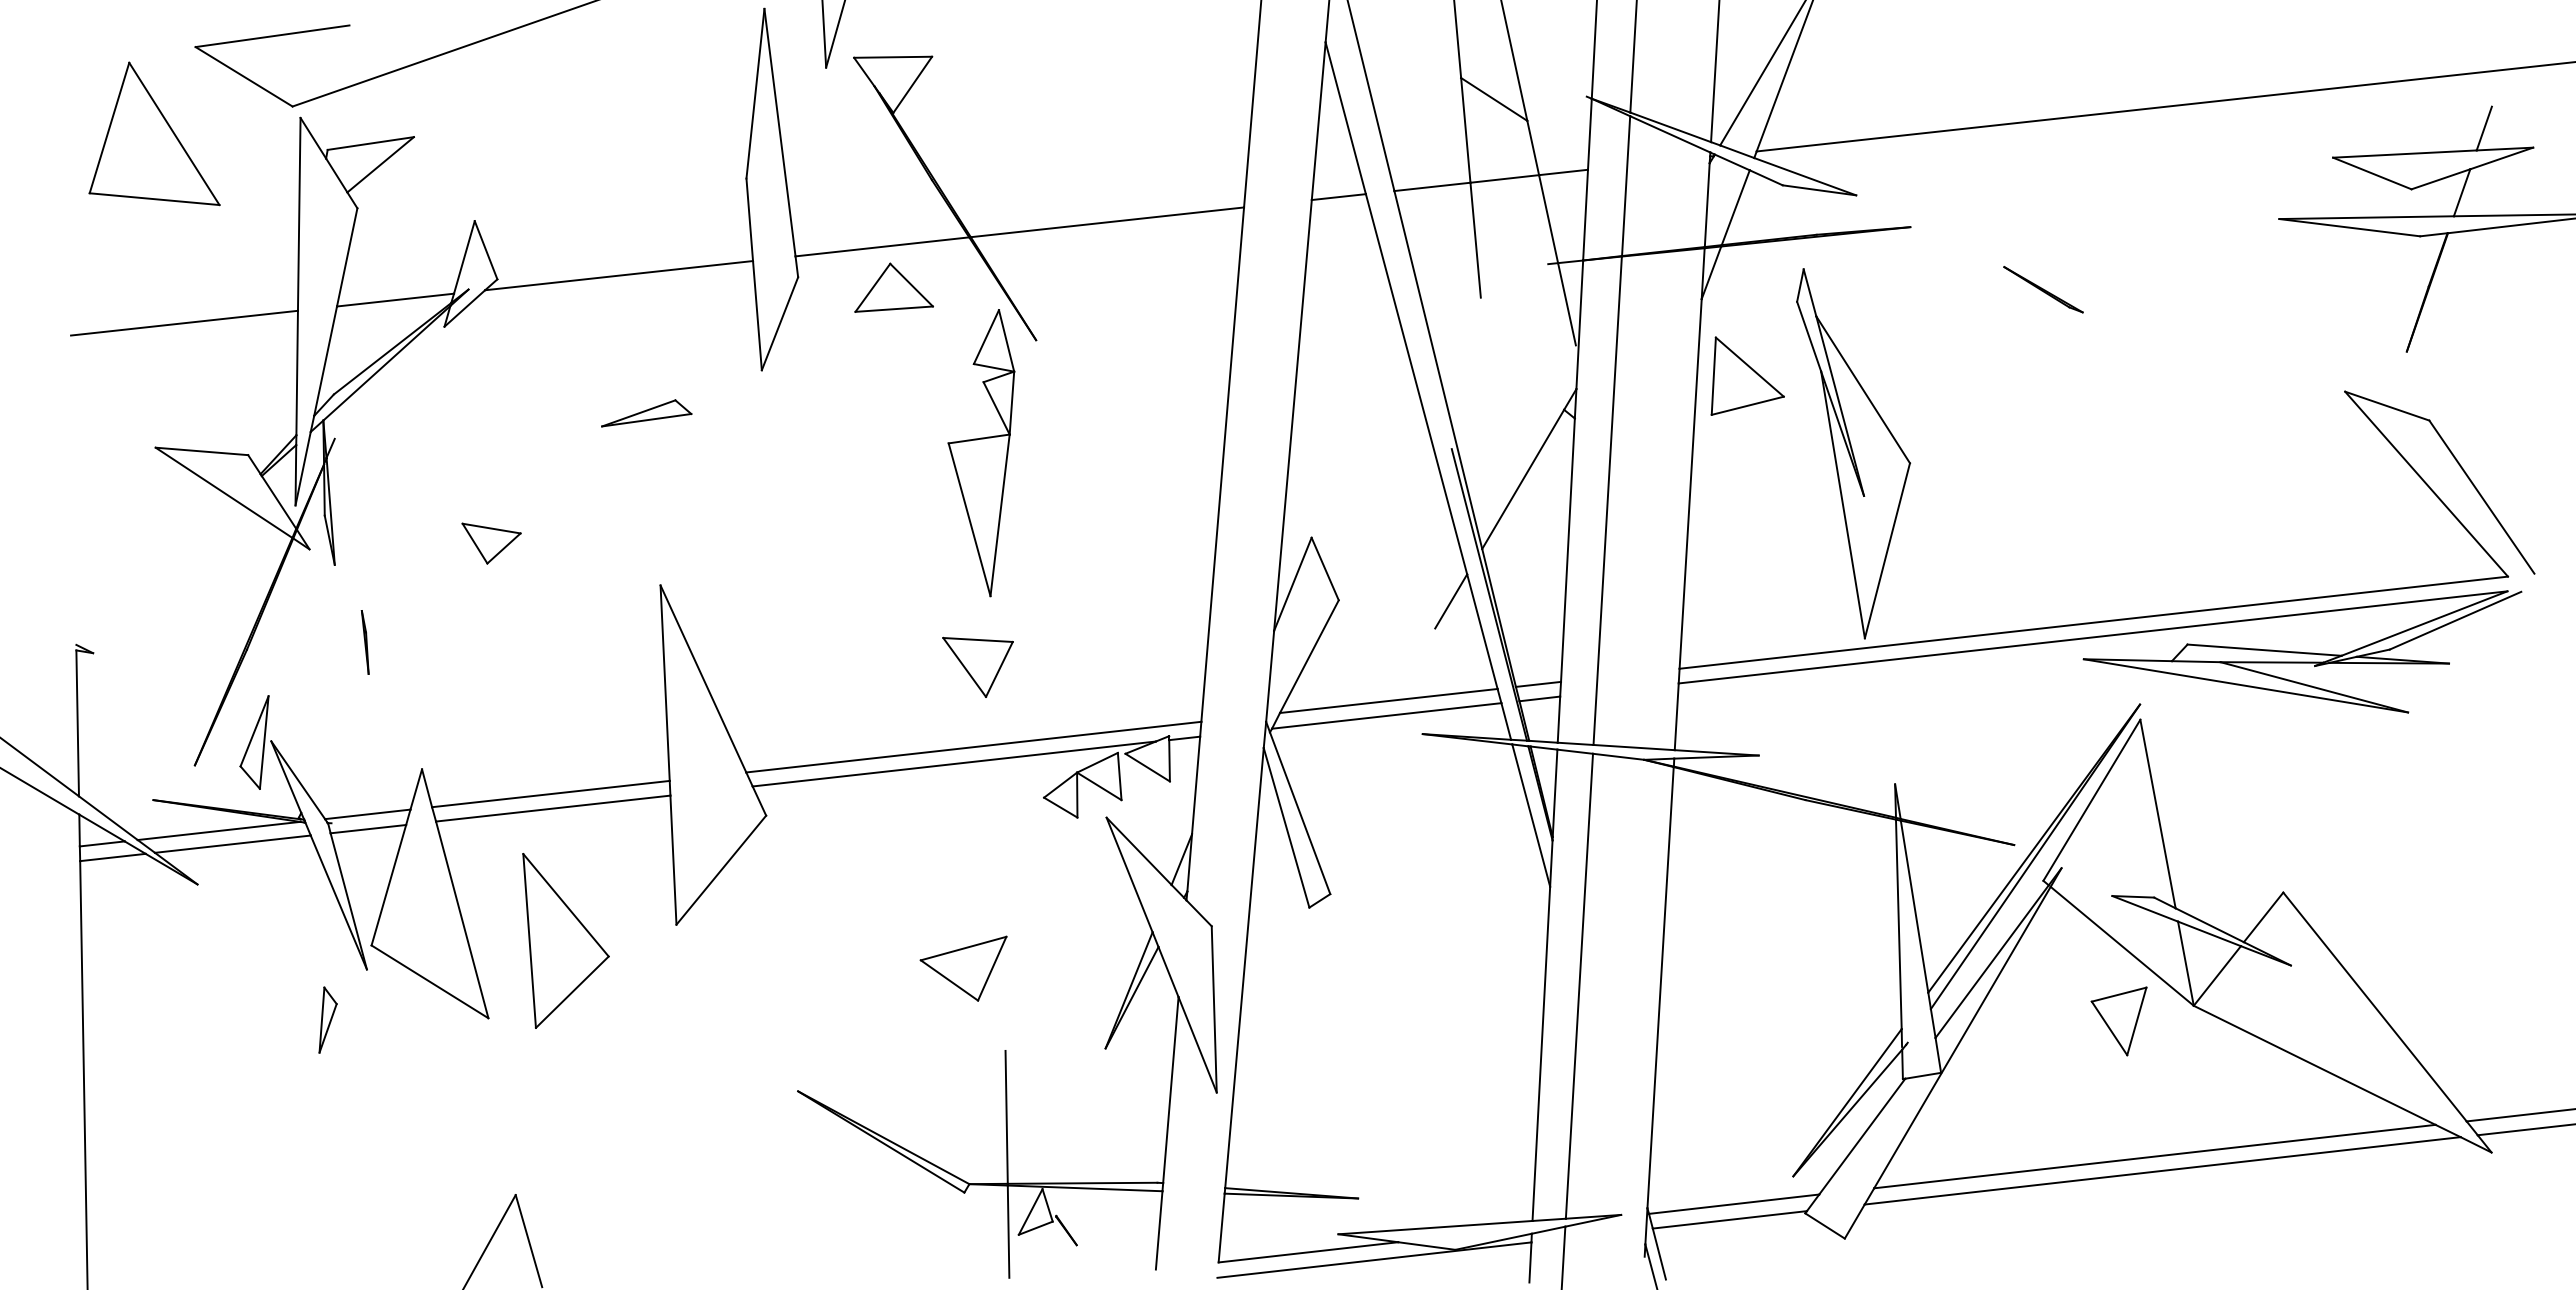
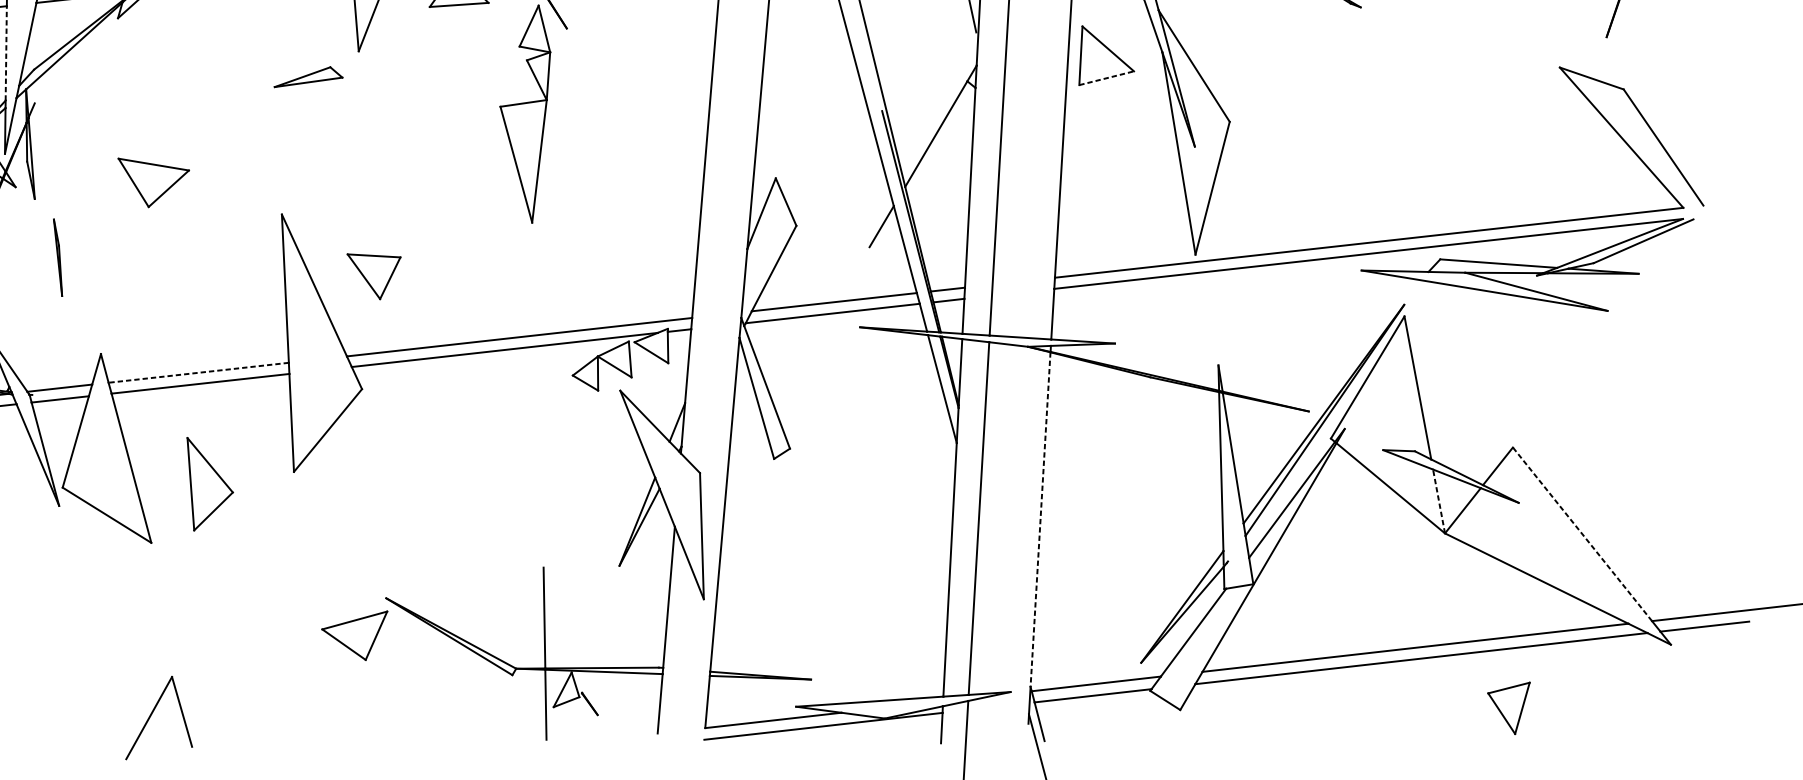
line: (297, 372) -> (6, 52), solid -> dashed
line: (1748, 405) -> (1107, 78), solid -> dashed
part: (646, 413) -> (308, 77), moved
part: (491, 543) -> (153, 182), size x1.6
part: (364, 642) -> (57, 257), size x1.6
part: (977, 666) -> (373, 276), moved
line: (550, 794) -> (198, 373), solid -> dashed
part: (565, 940) -> (209, 483), size x0.7
line: (2185, 963) -> (1438, 501), solid -> dashed
part: (963, 968) -> (354, 635), moved
line: (1660, 988) -> (1040, 520), solid -> dashed
line: (2375, 1007) -> (1582, 534), solid -> dashed
part: (327, 1019) -> (29, 543), removed
part: (2118, 1021) -> (1508, 708), moved

